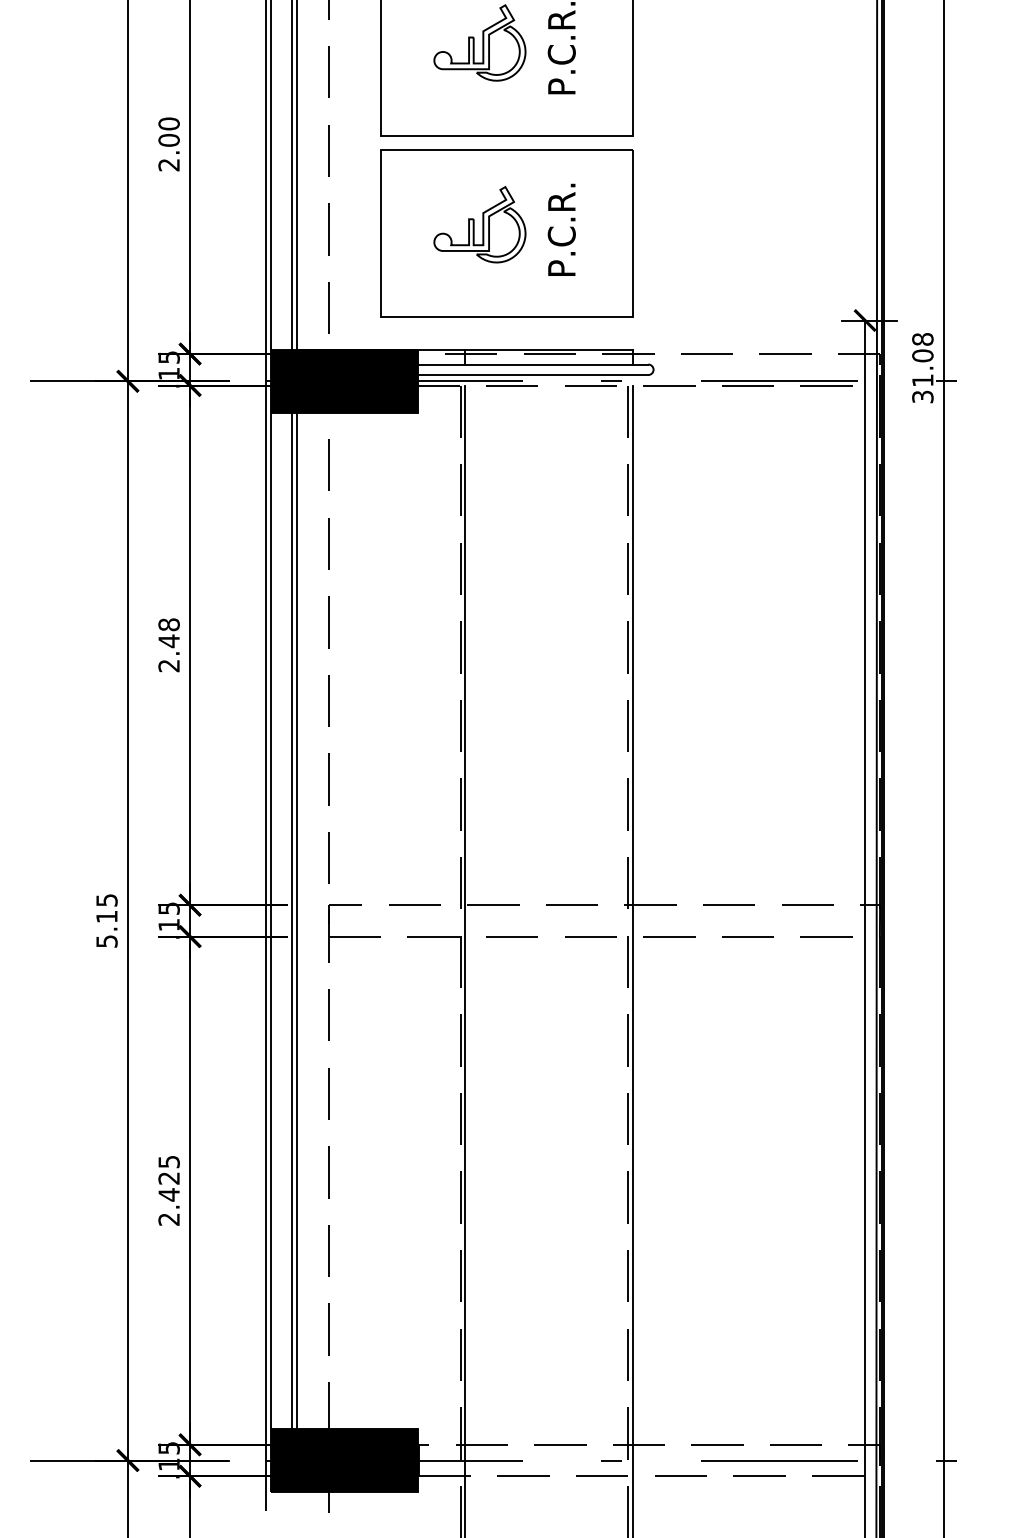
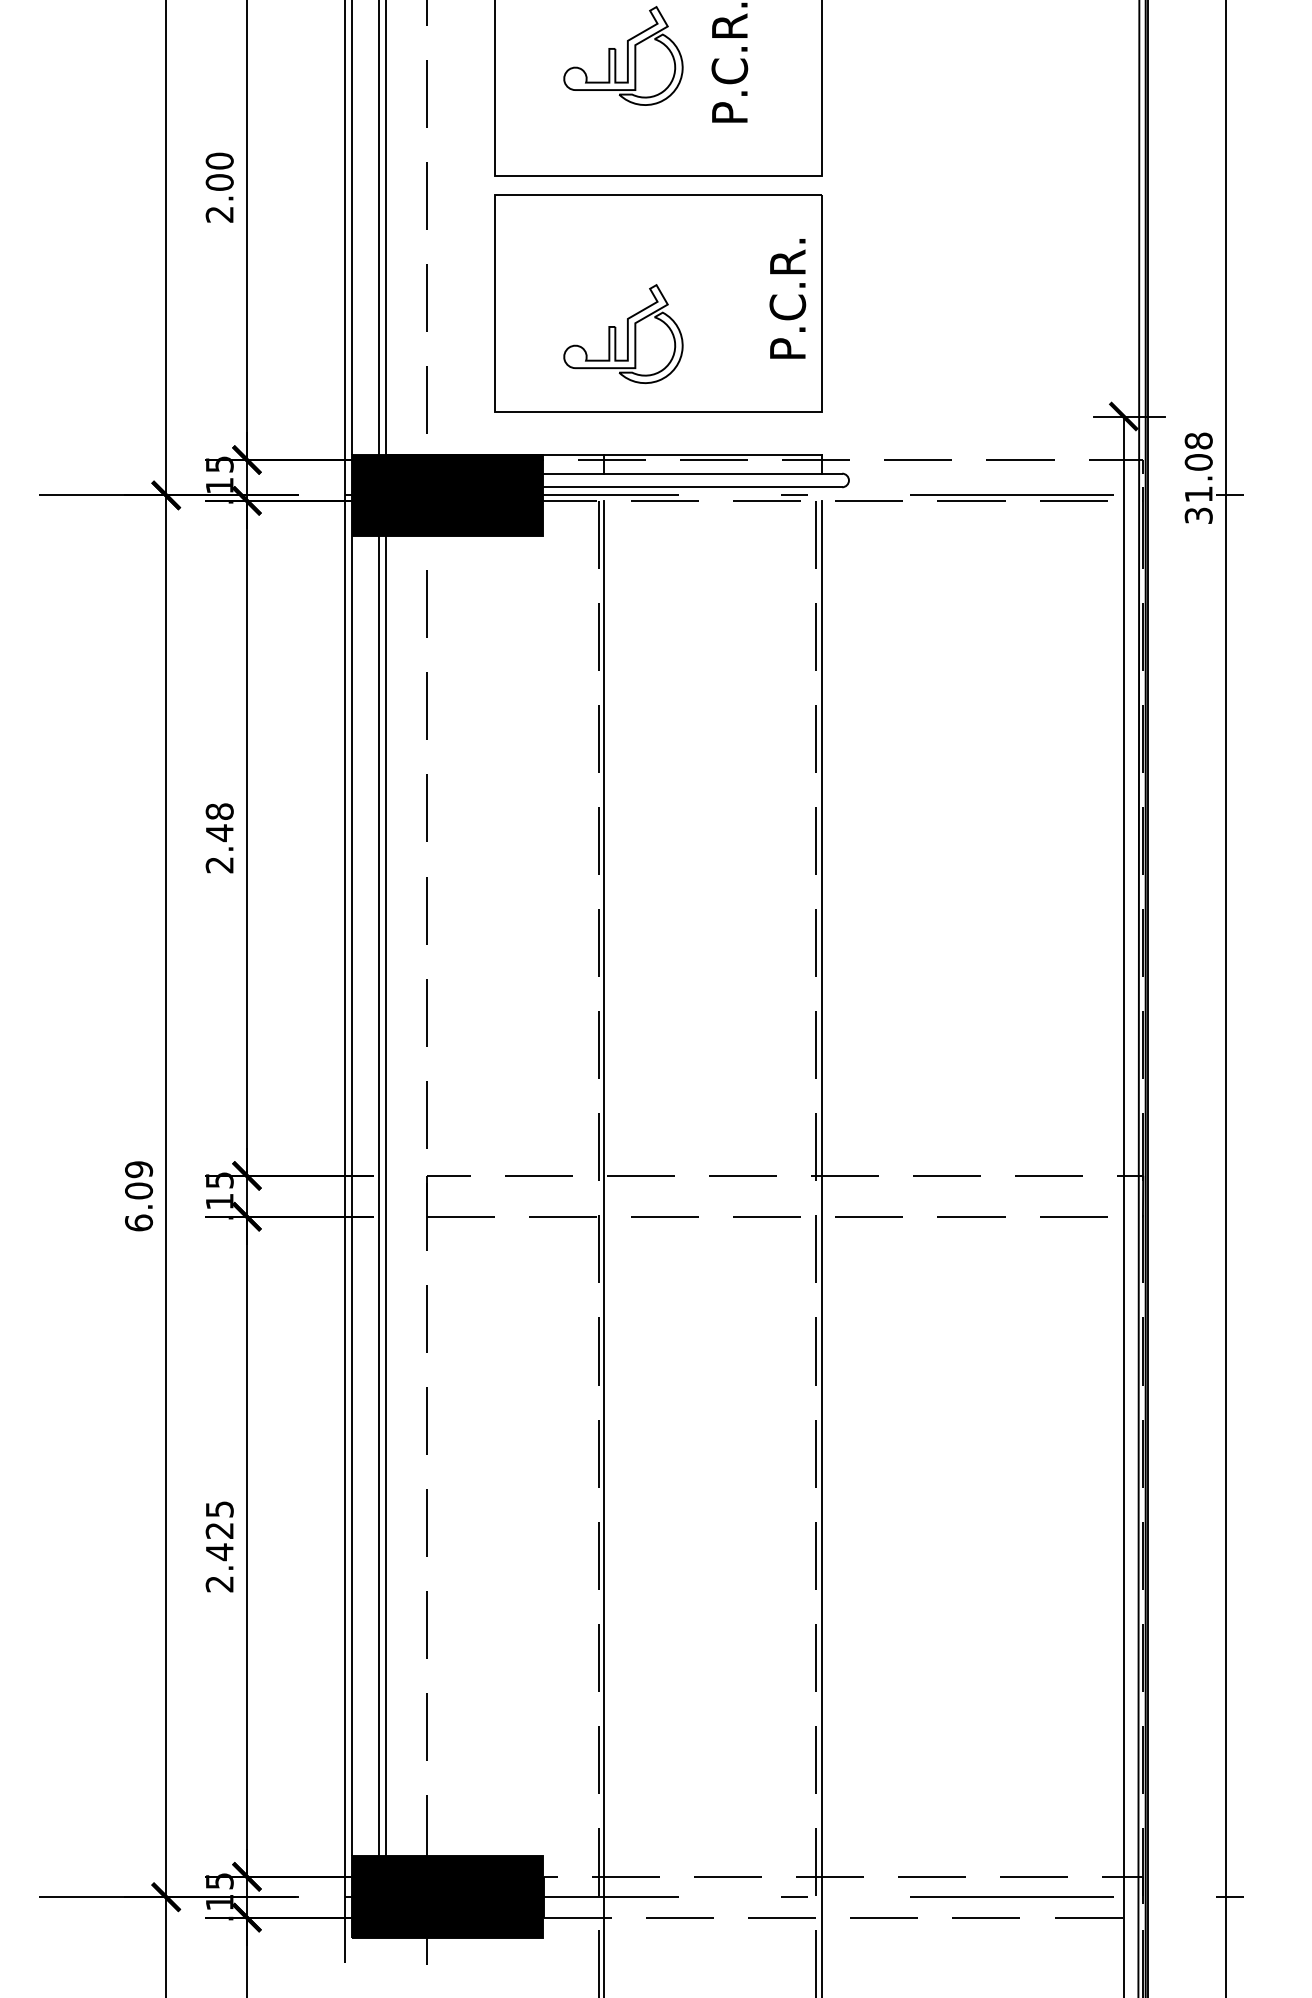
part: (479, 224) -> (623, 333), moved
text: (561, 229) -> (787, 298), moved
text: (107, 921) -> (139, 1196), 5.15 -> 6.09

